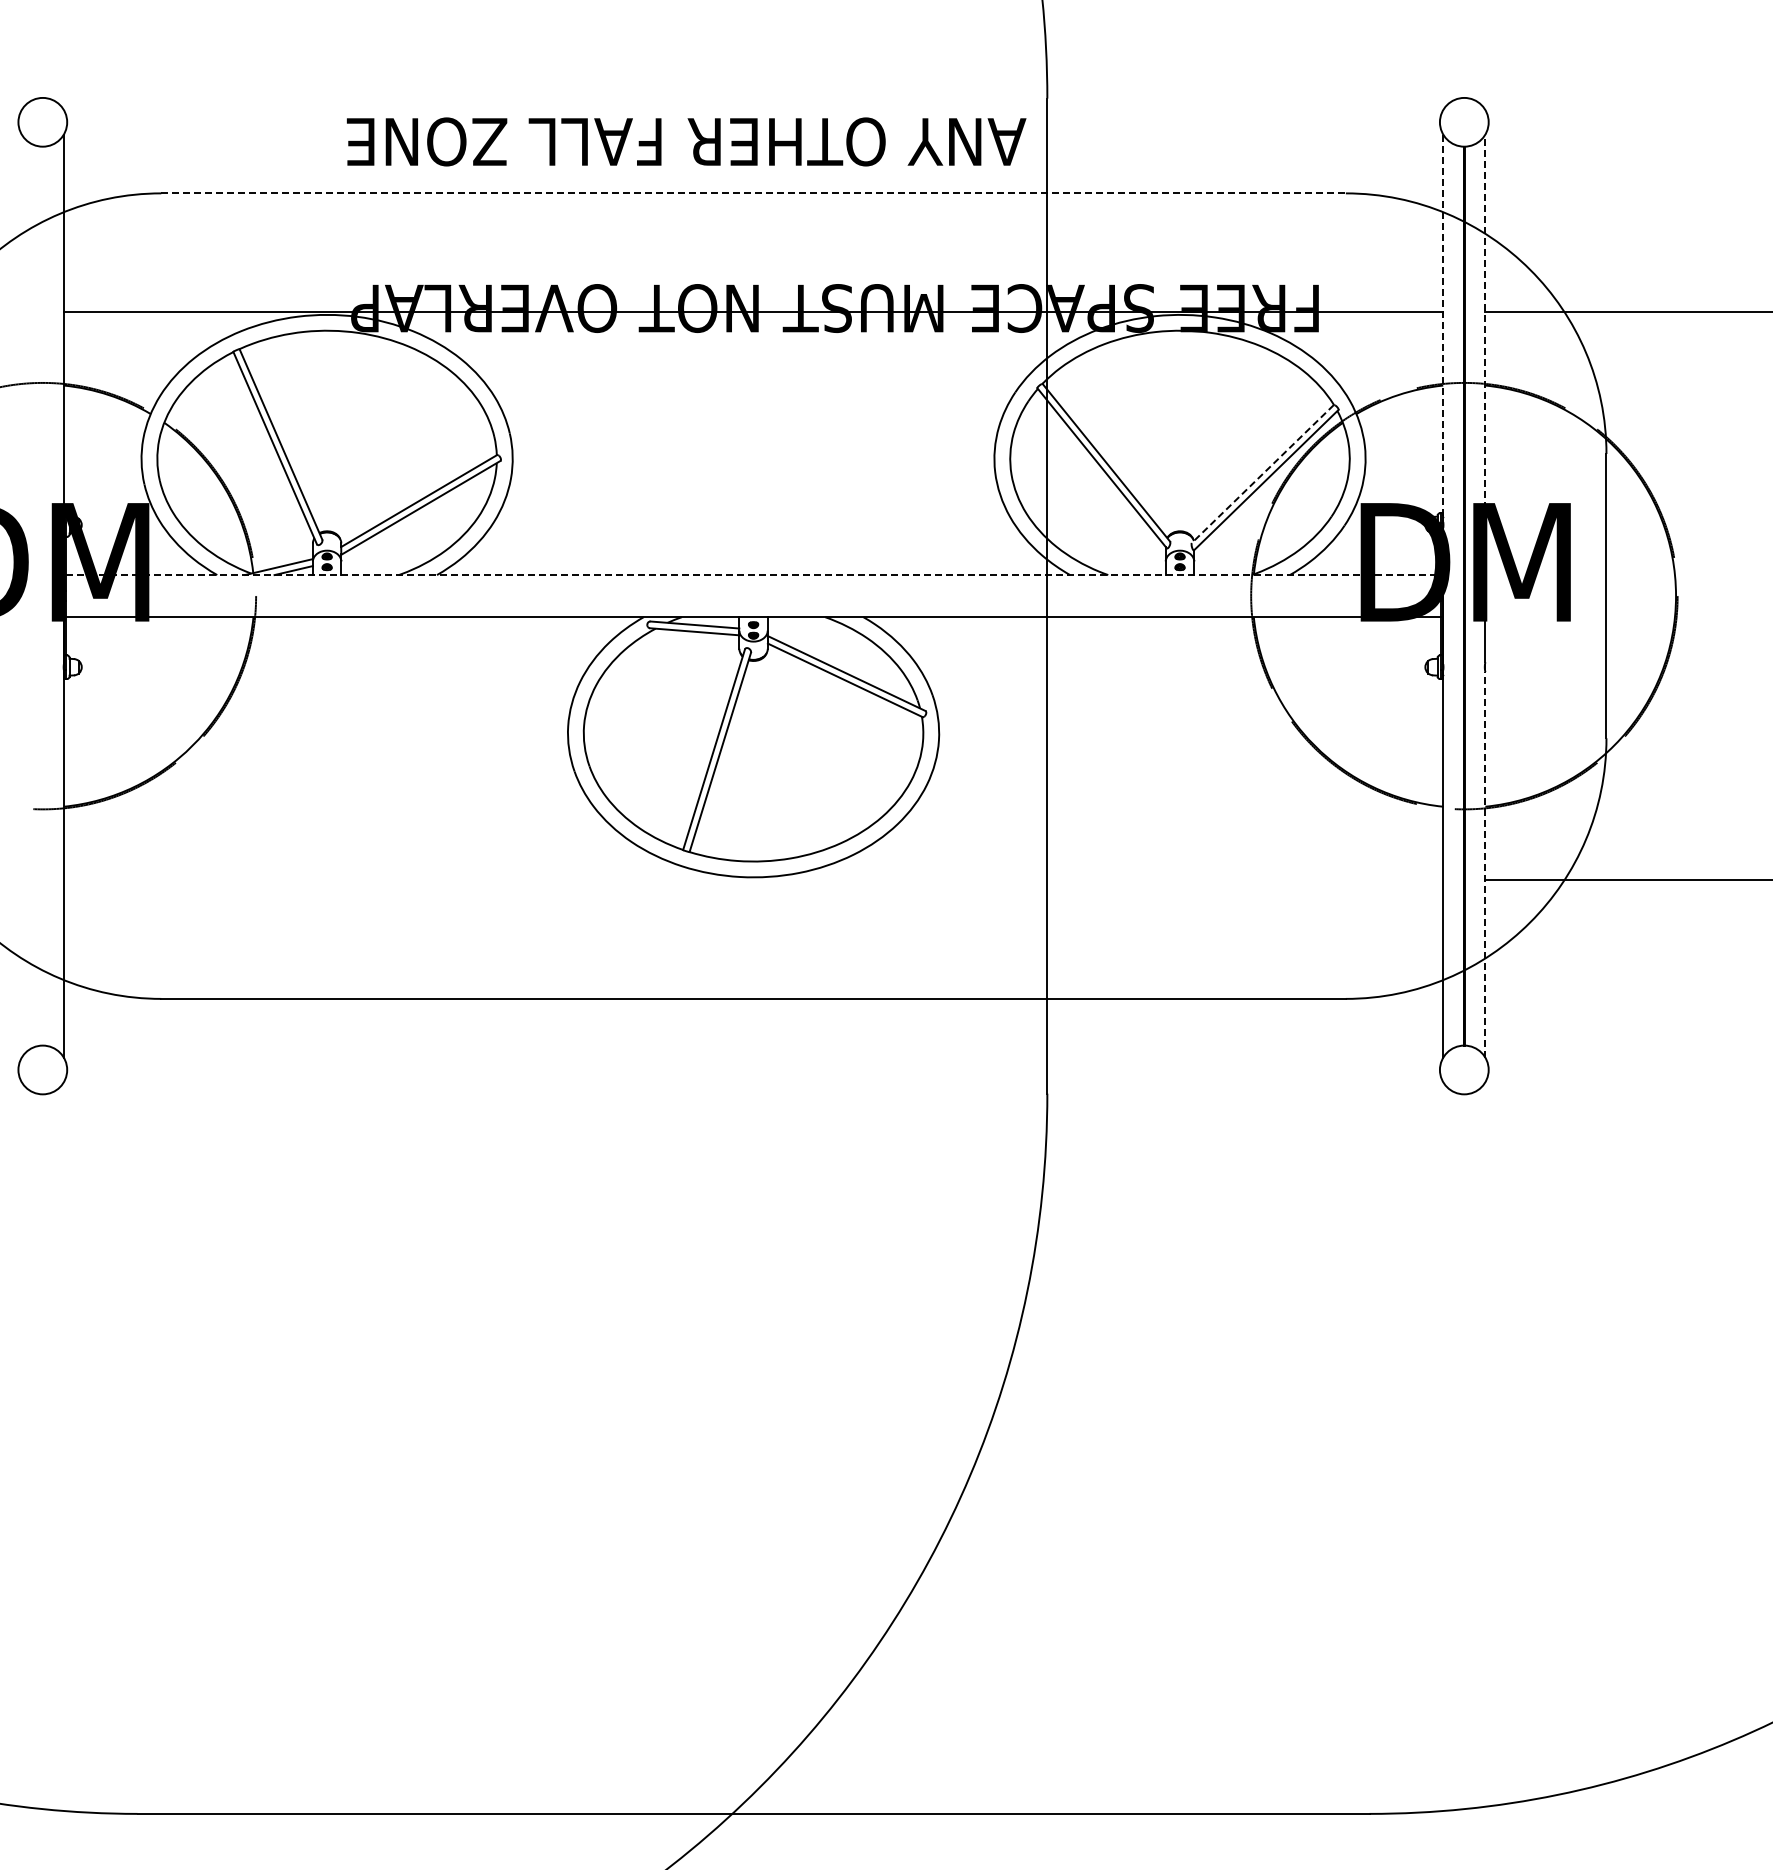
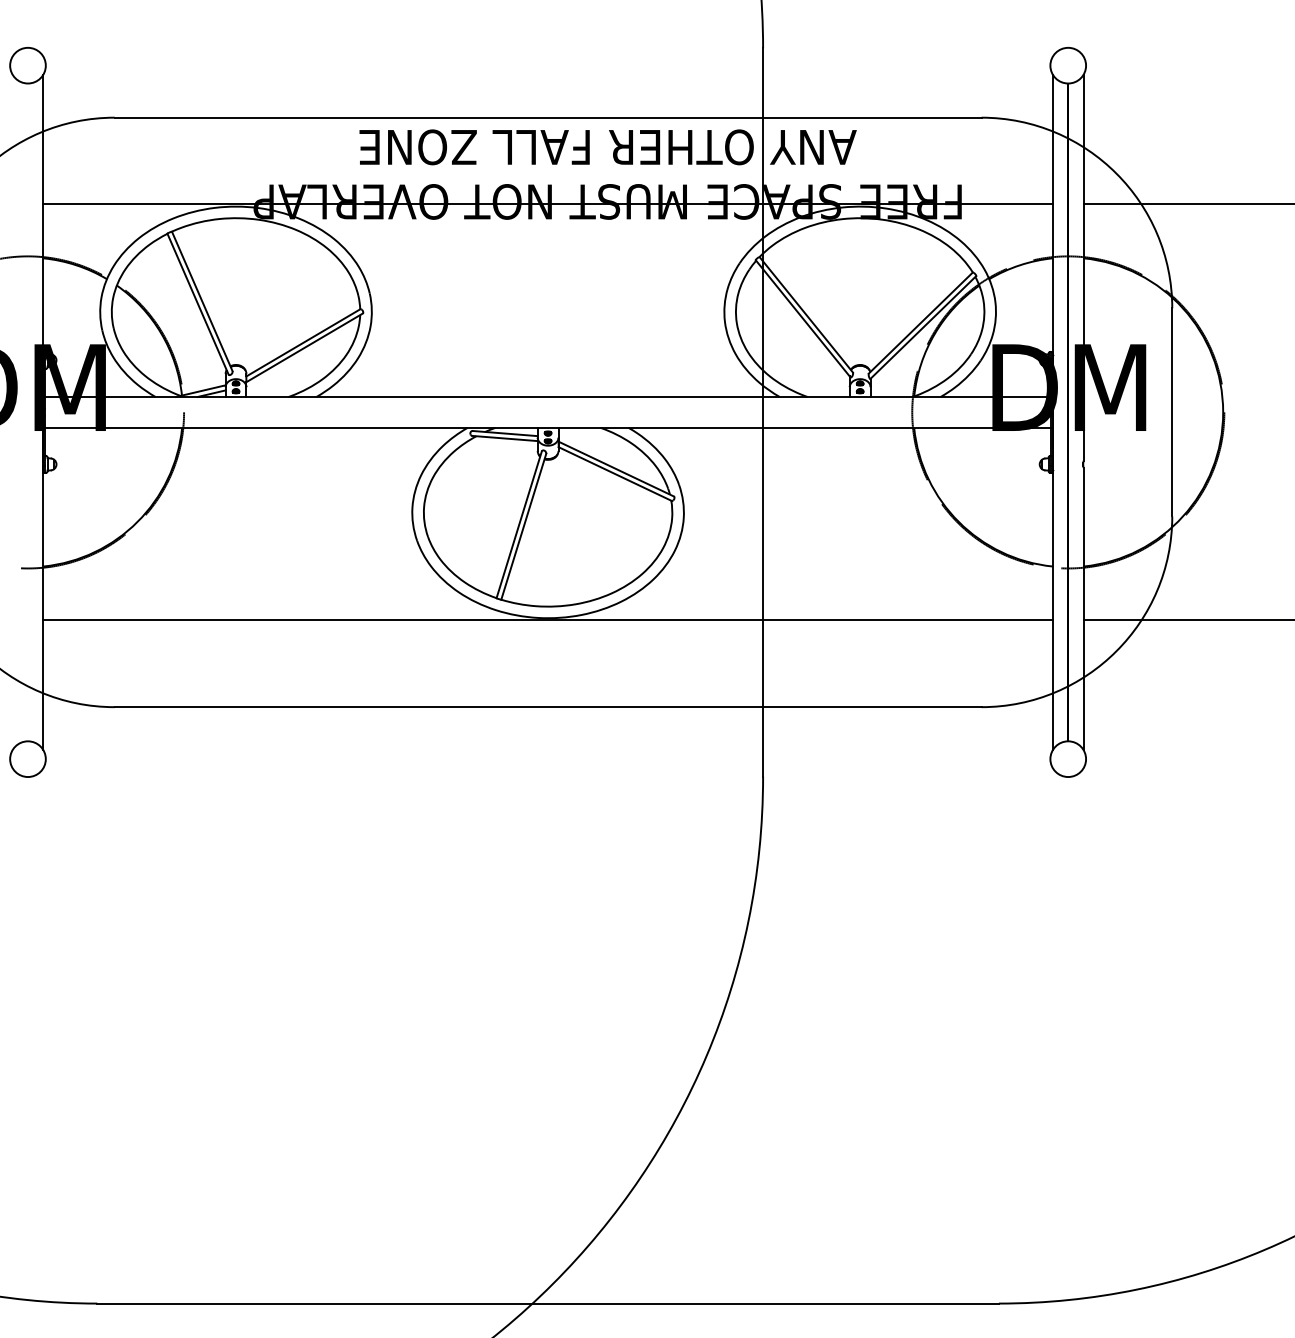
text: (686, 141) -> (608, 147), moved
line: (754, 193) -> (548, 117), dashed -> solid
line: (1485, 327) -> (1083, 215), dashed -> solid
line: (1443, 328) -> (1053, 216), dashed -> solid
line: (1262, 474) -> (920, 323), dashed -> solid
line: (753, 575) -> (548, 397), dashed -> solid
line: (1485, 864) -> (1083, 608), dashed -> solid
line: (753, 880) -> (548, 620), added

